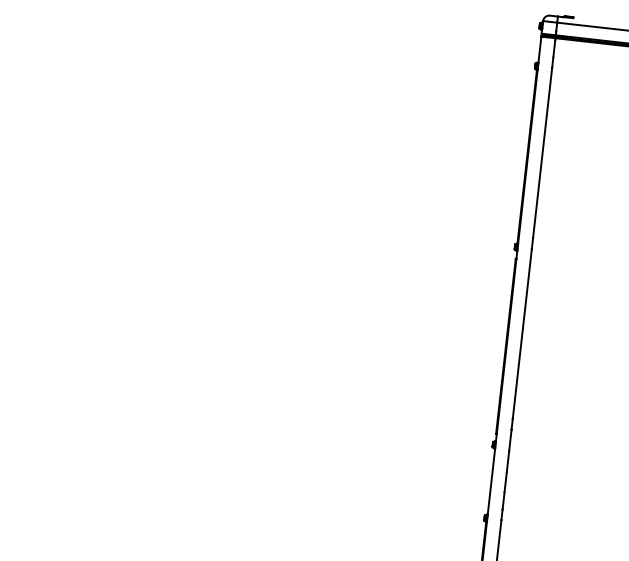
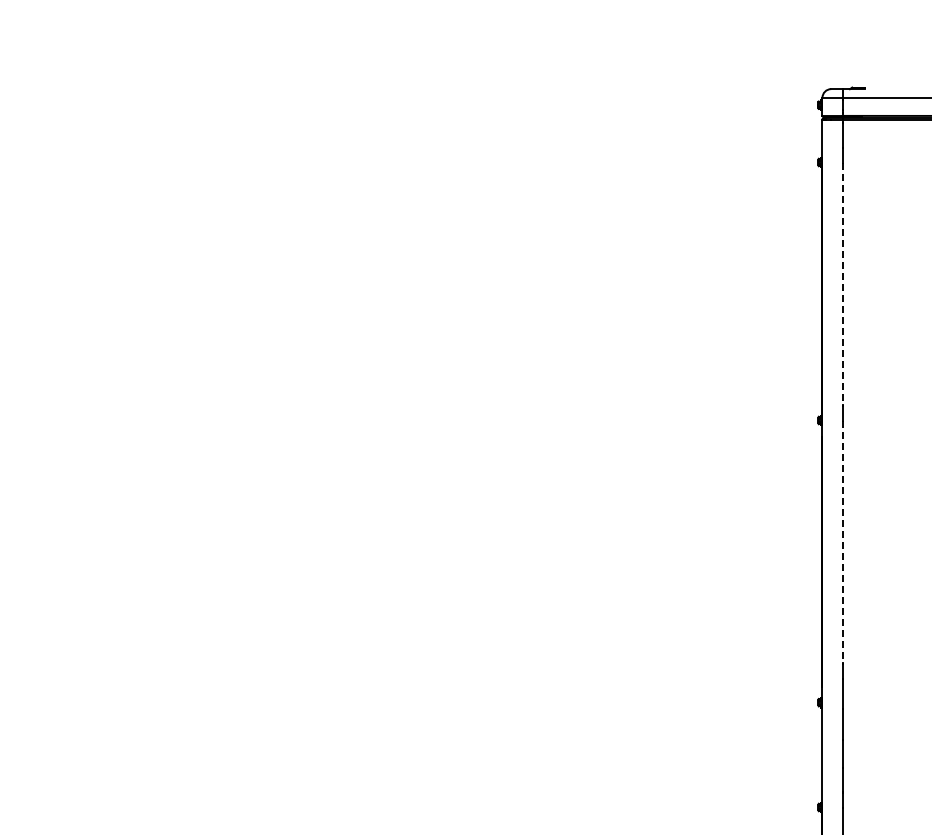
line: (542, 153) -> (842, 284), solid -> dashed
line: (522, 334) -> (842, 542), solid -> dashed

